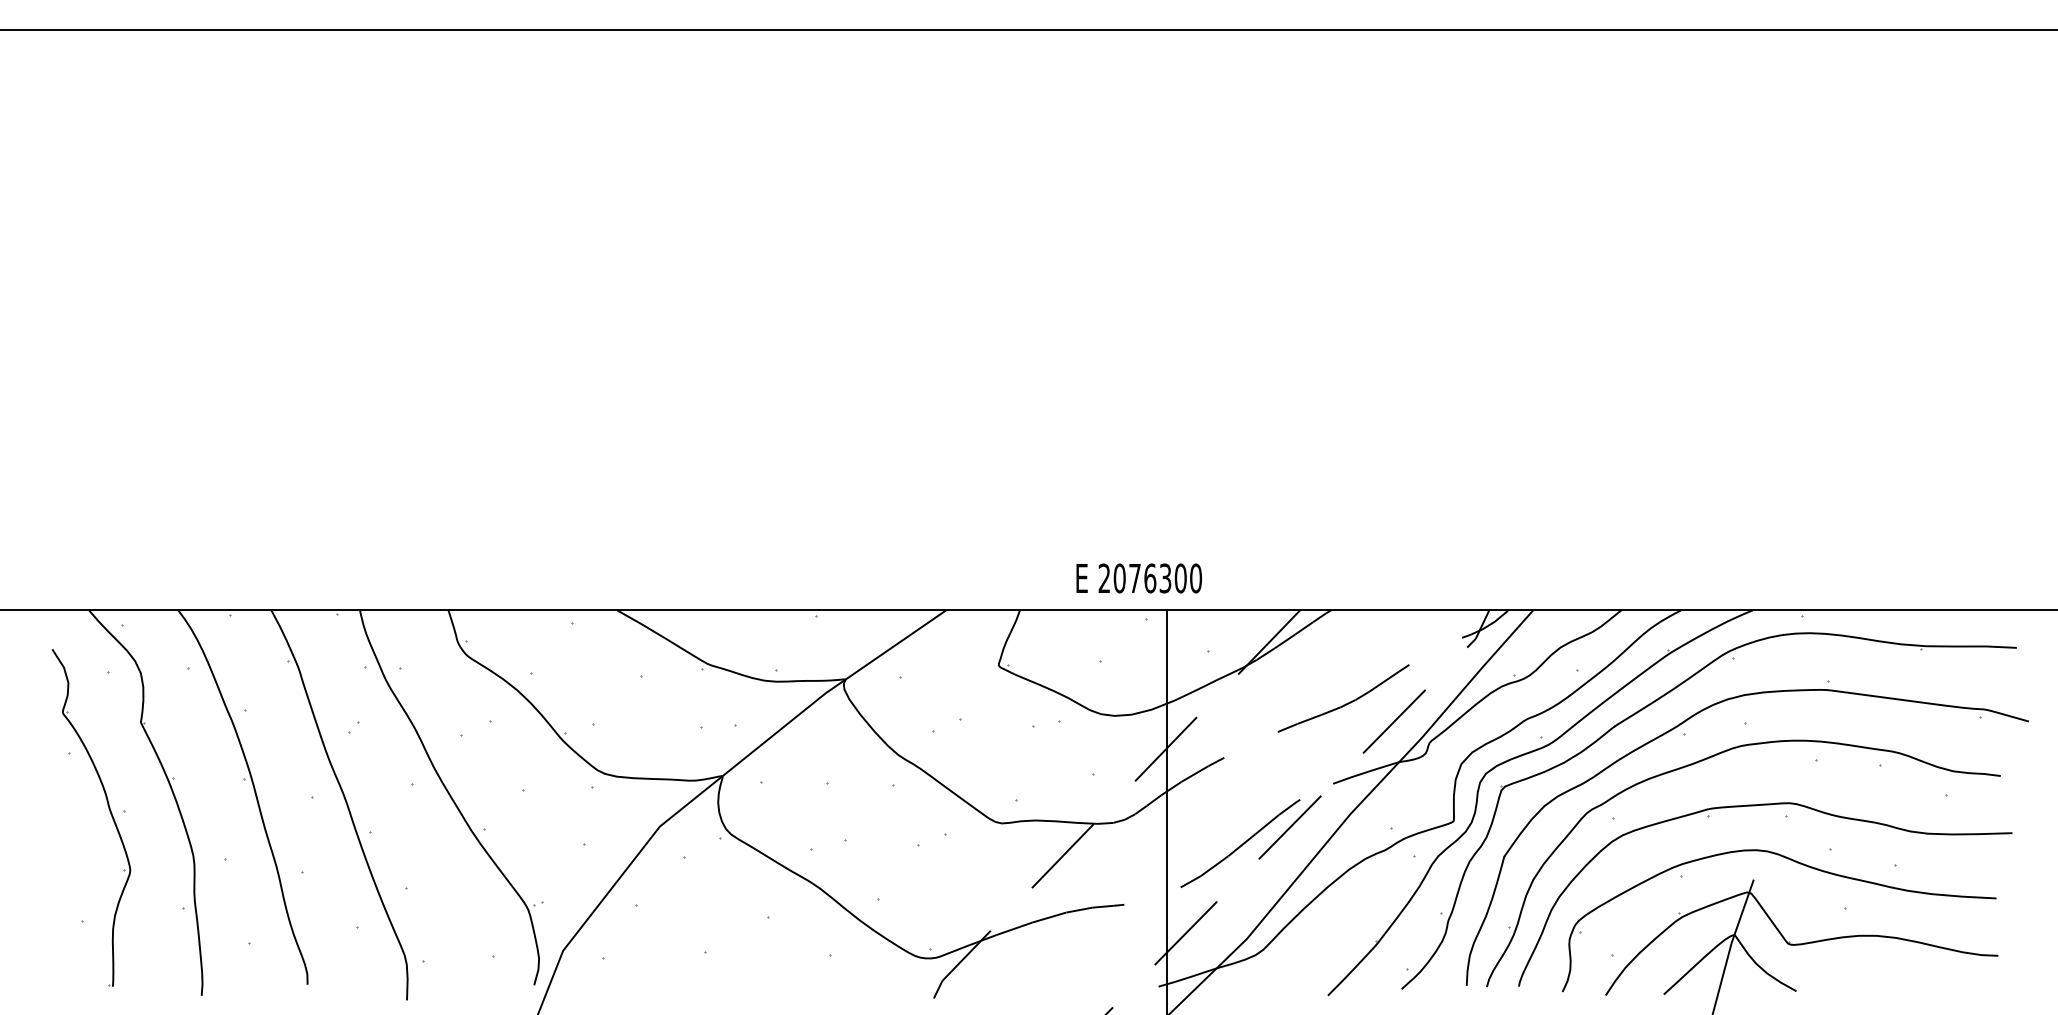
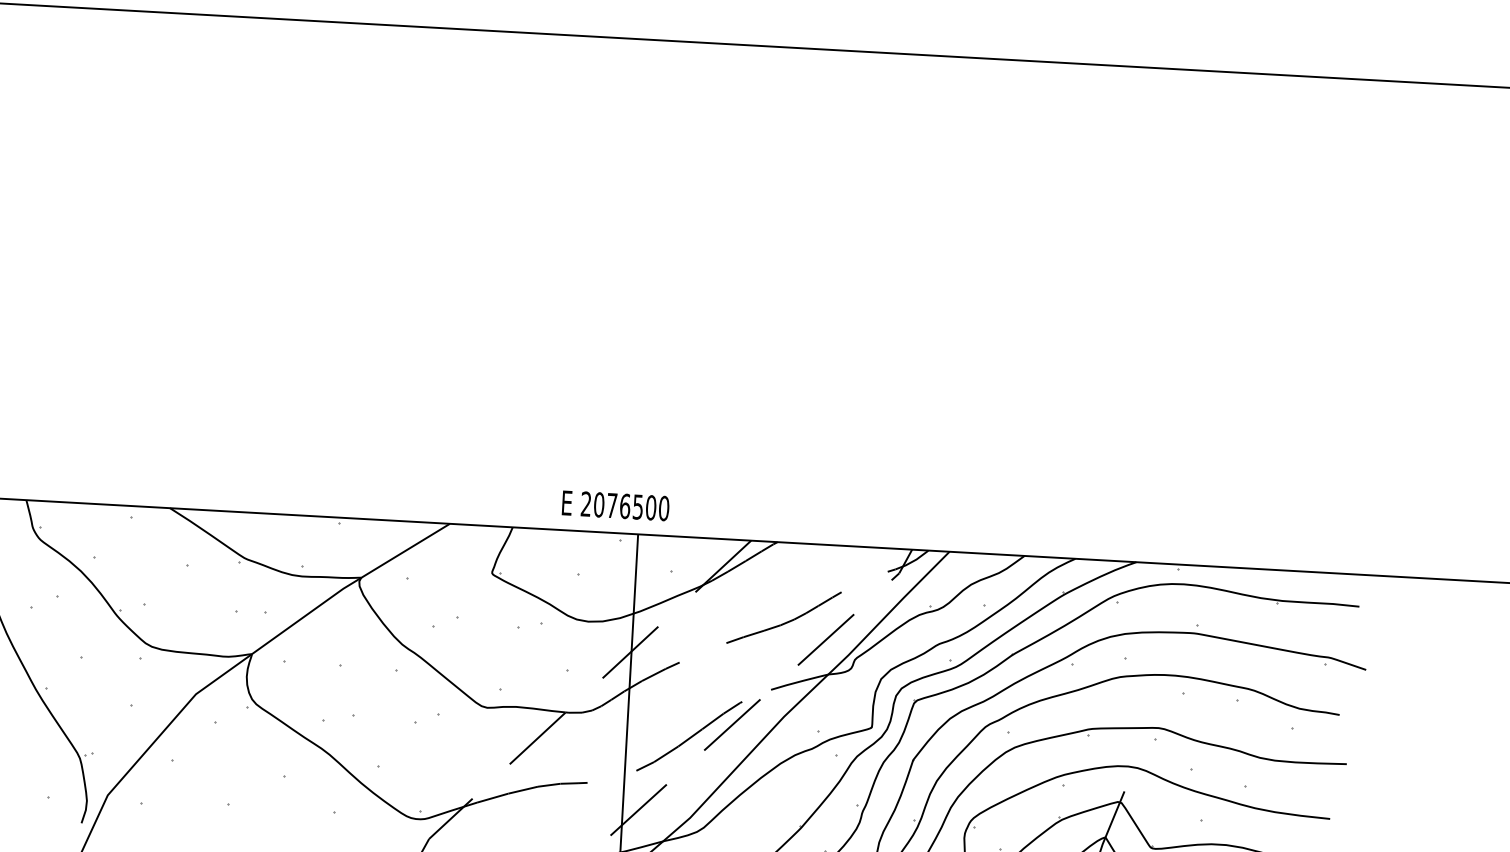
text: (1165, 577) -> (638, 506), 2076300 -> 2076500

